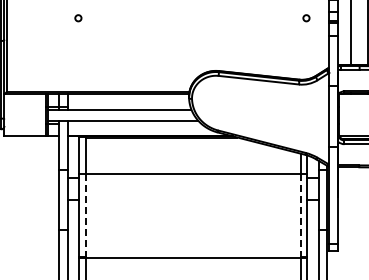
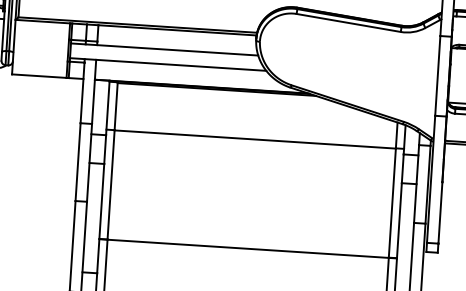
line: (85, 215) -> (111, 184), dashed -> solid
line: (301, 215) -> (392, 203), dashed -> solid

